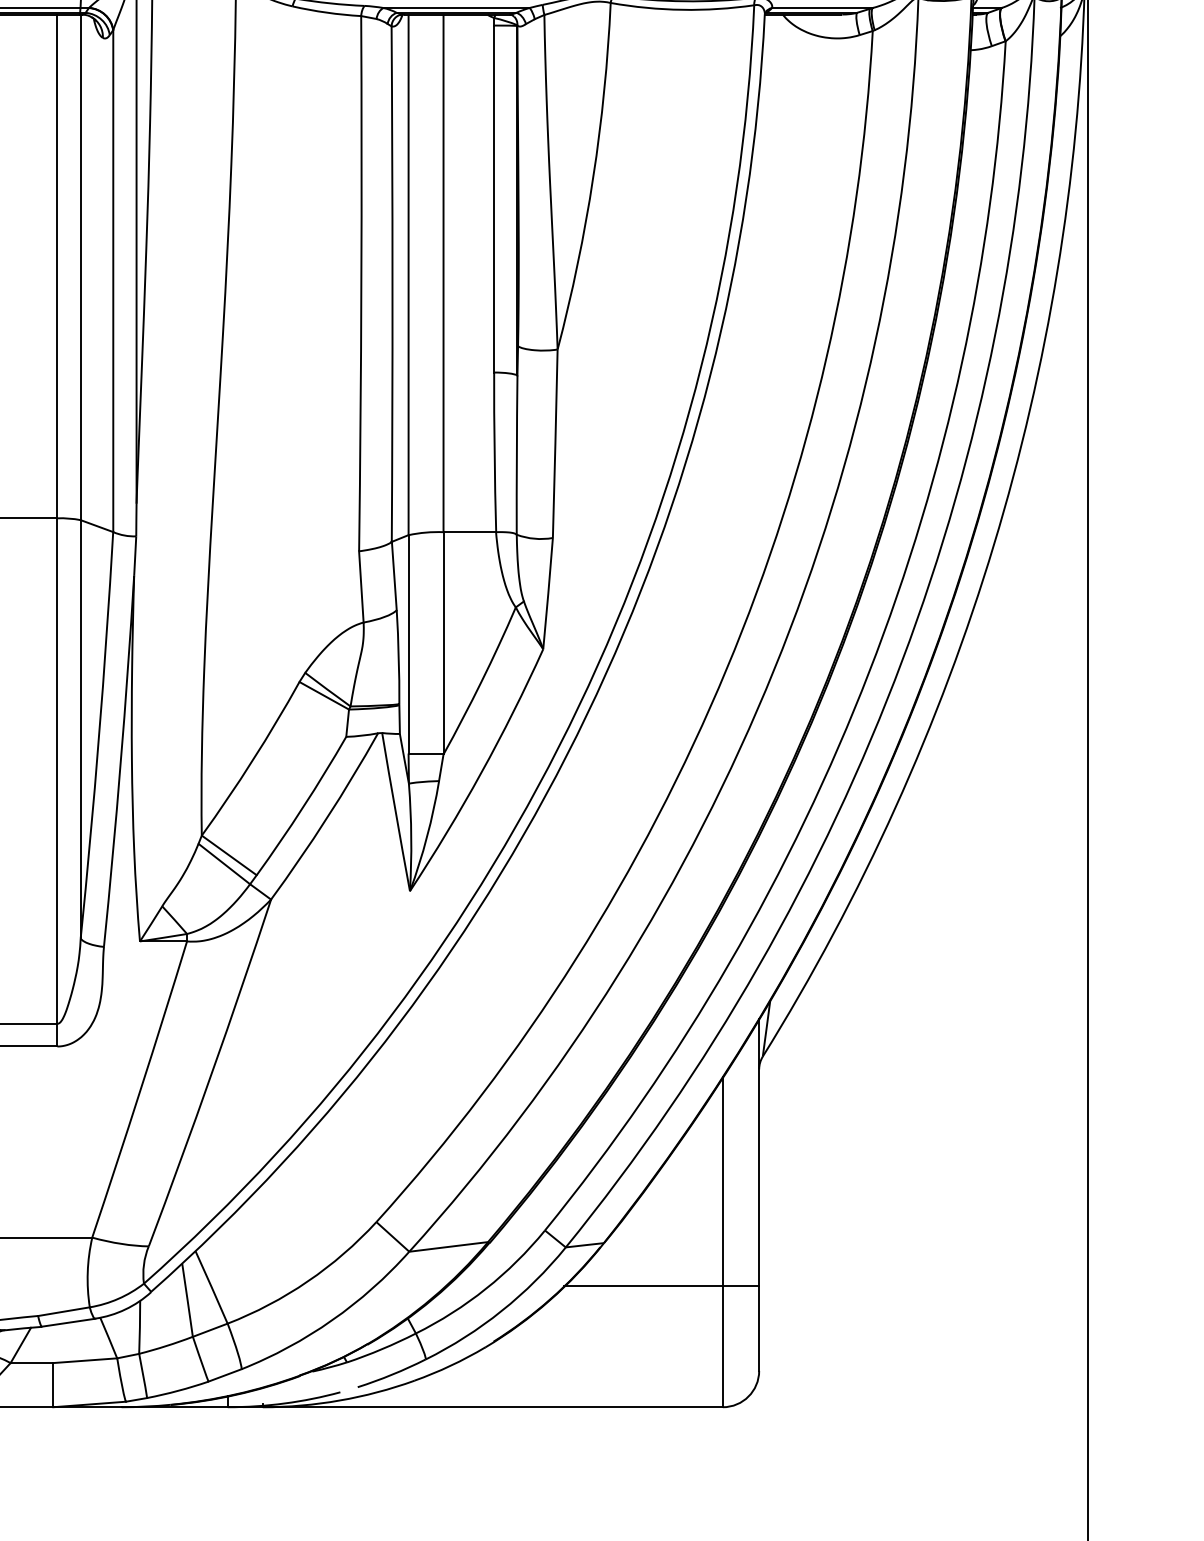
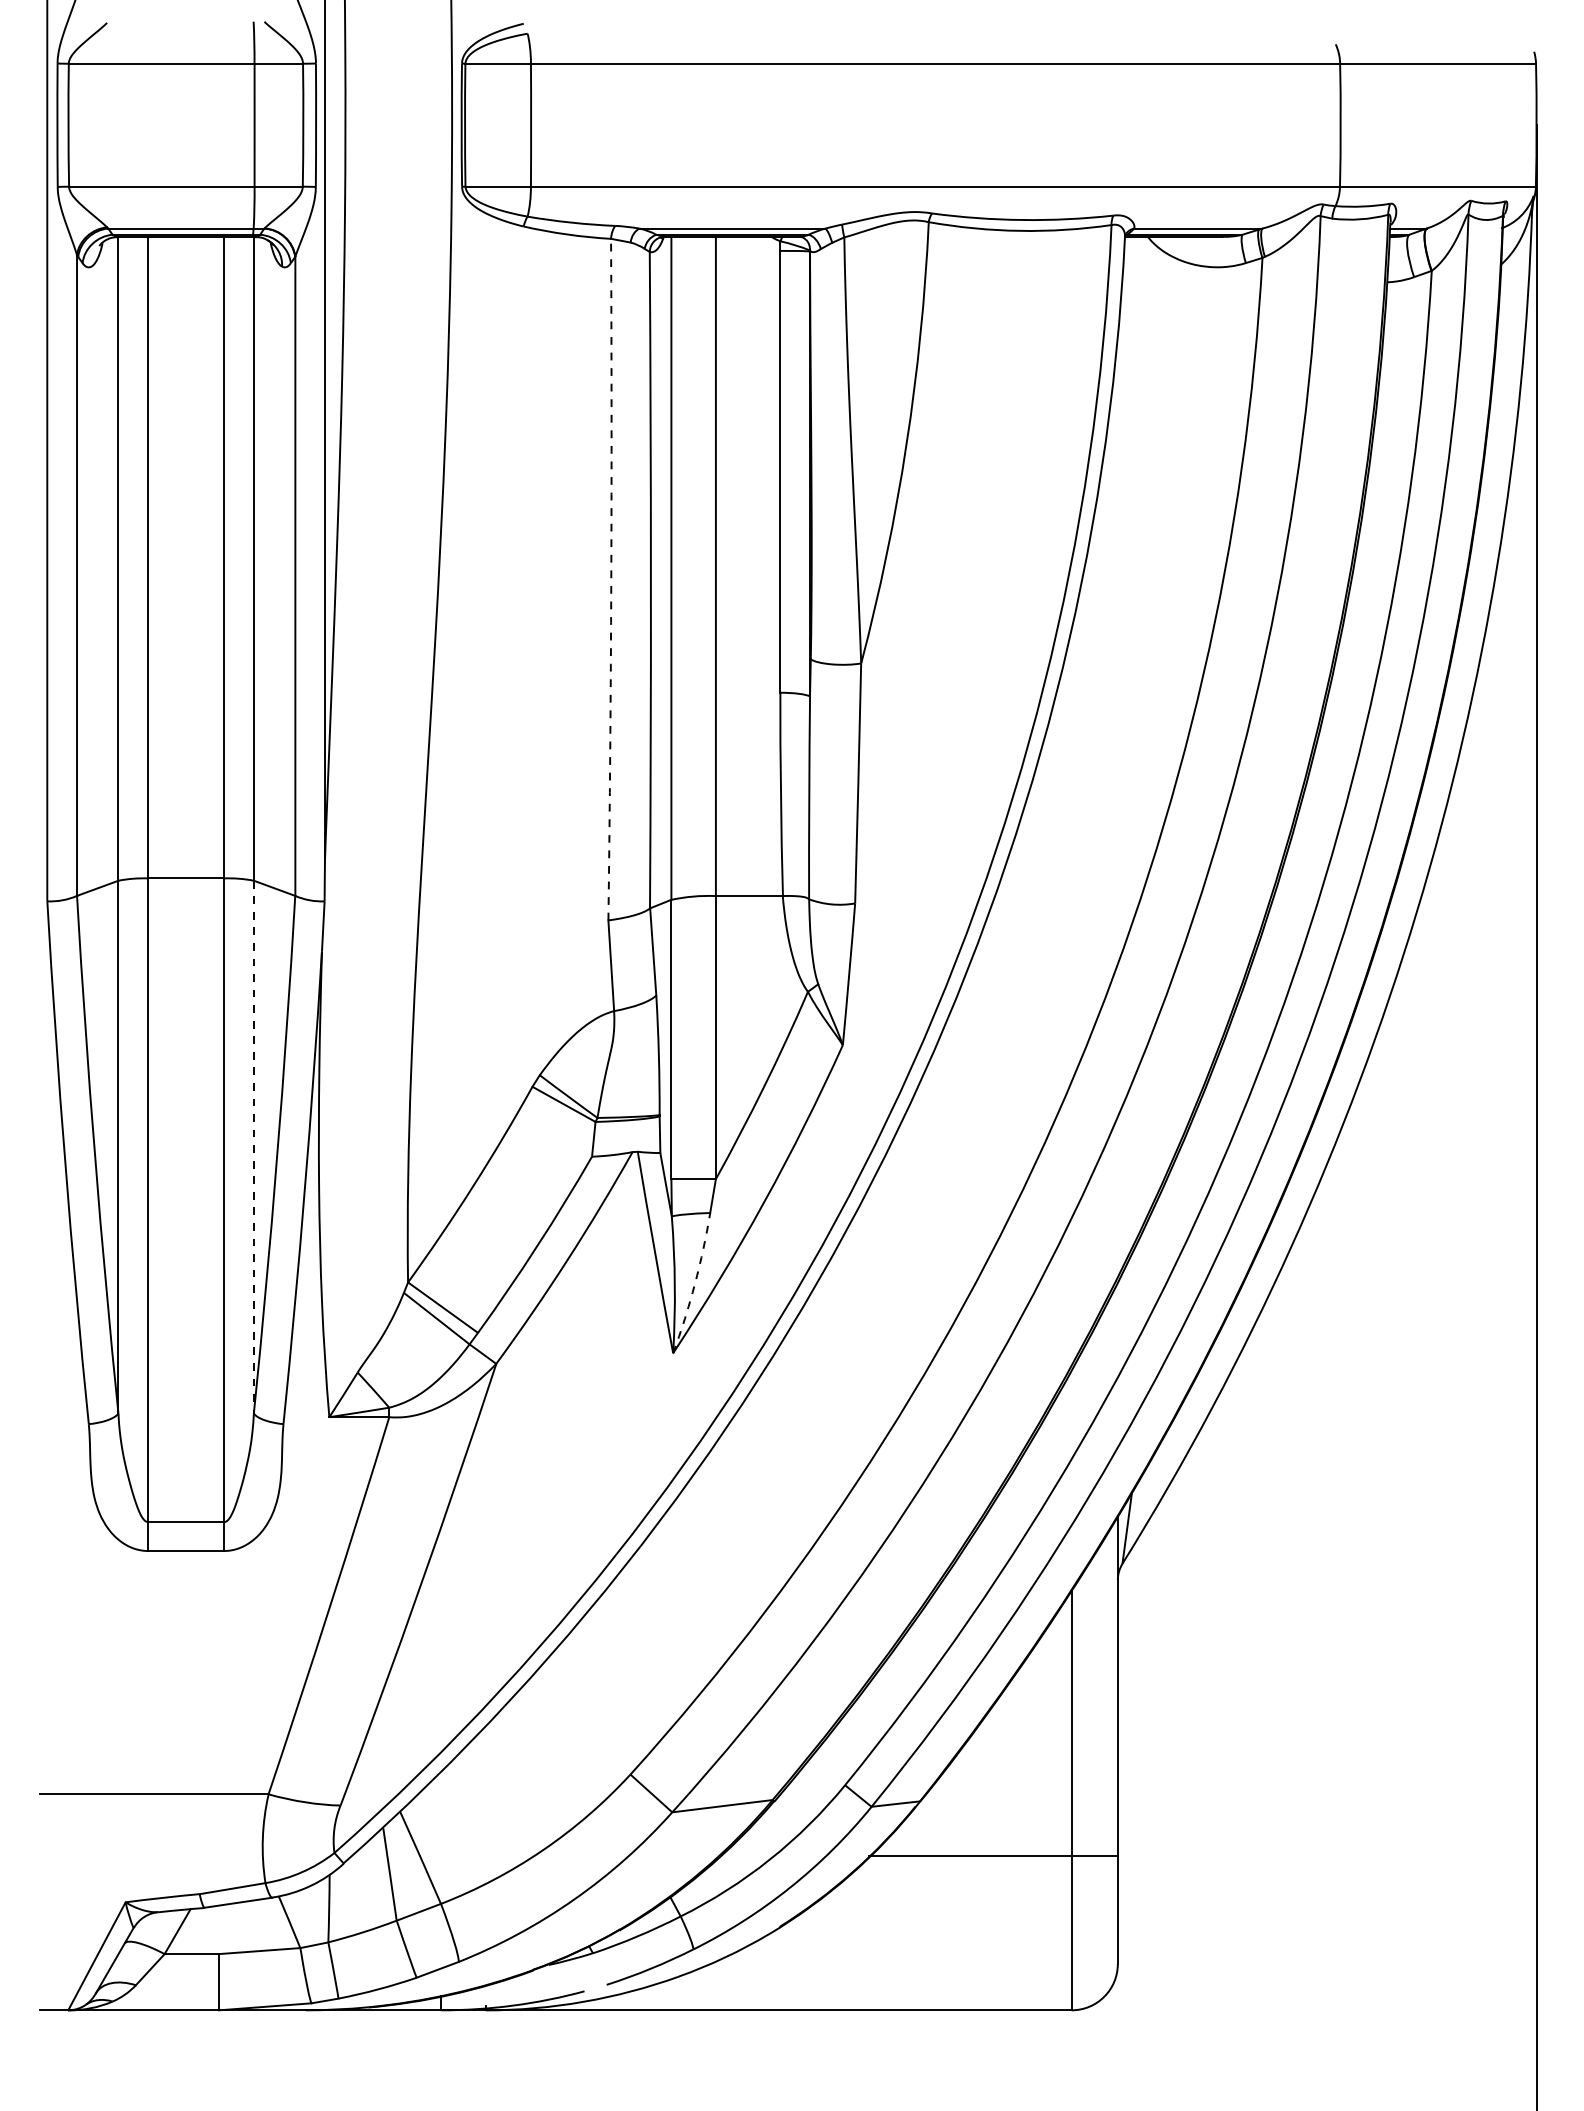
arc: (361, 283) -> (611, 579), solid -> dashed
line: (80, 729) -> (253, 1147), solid -> dashed
arc: (426, 837) -> (694, 1284), solid -> dashed

